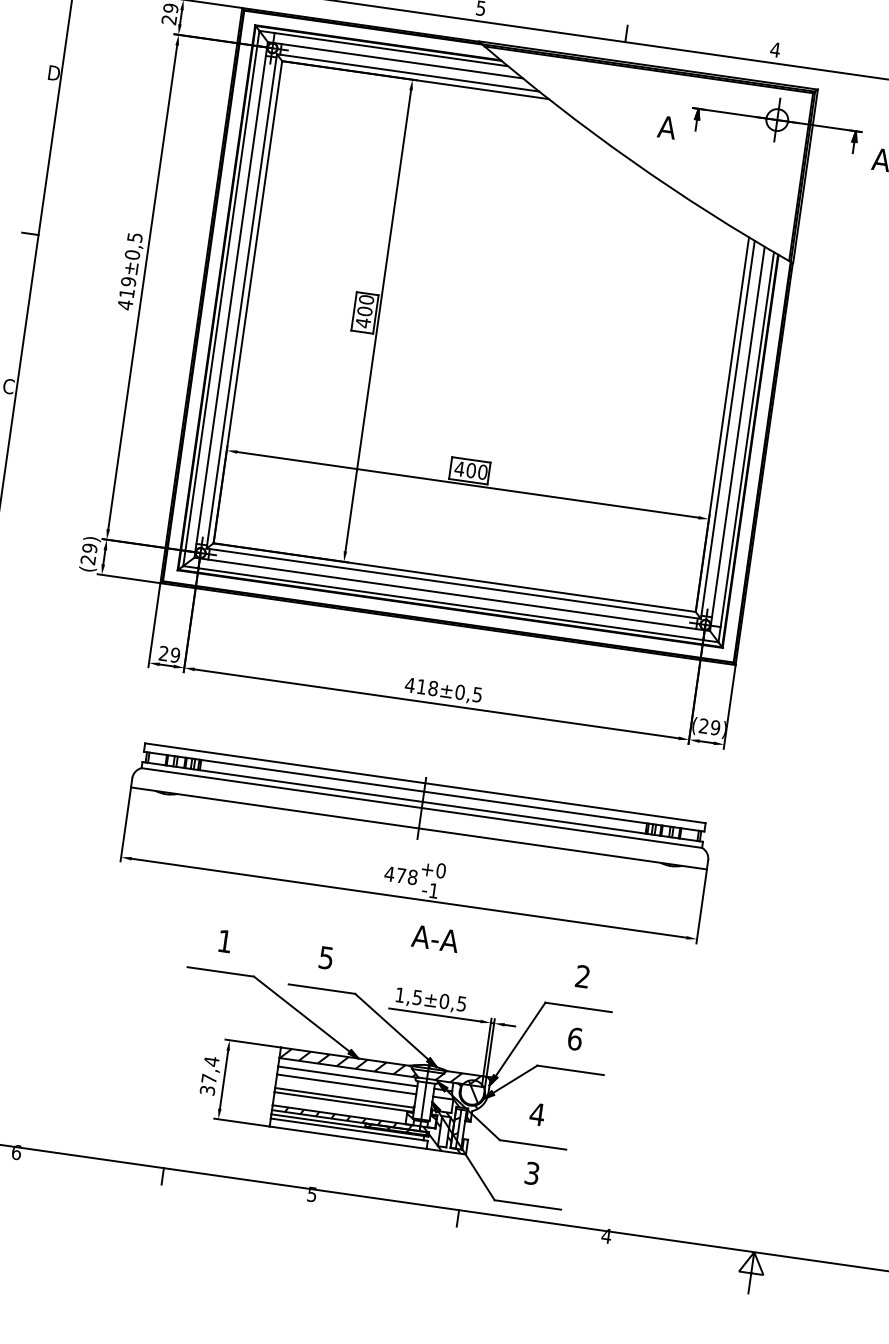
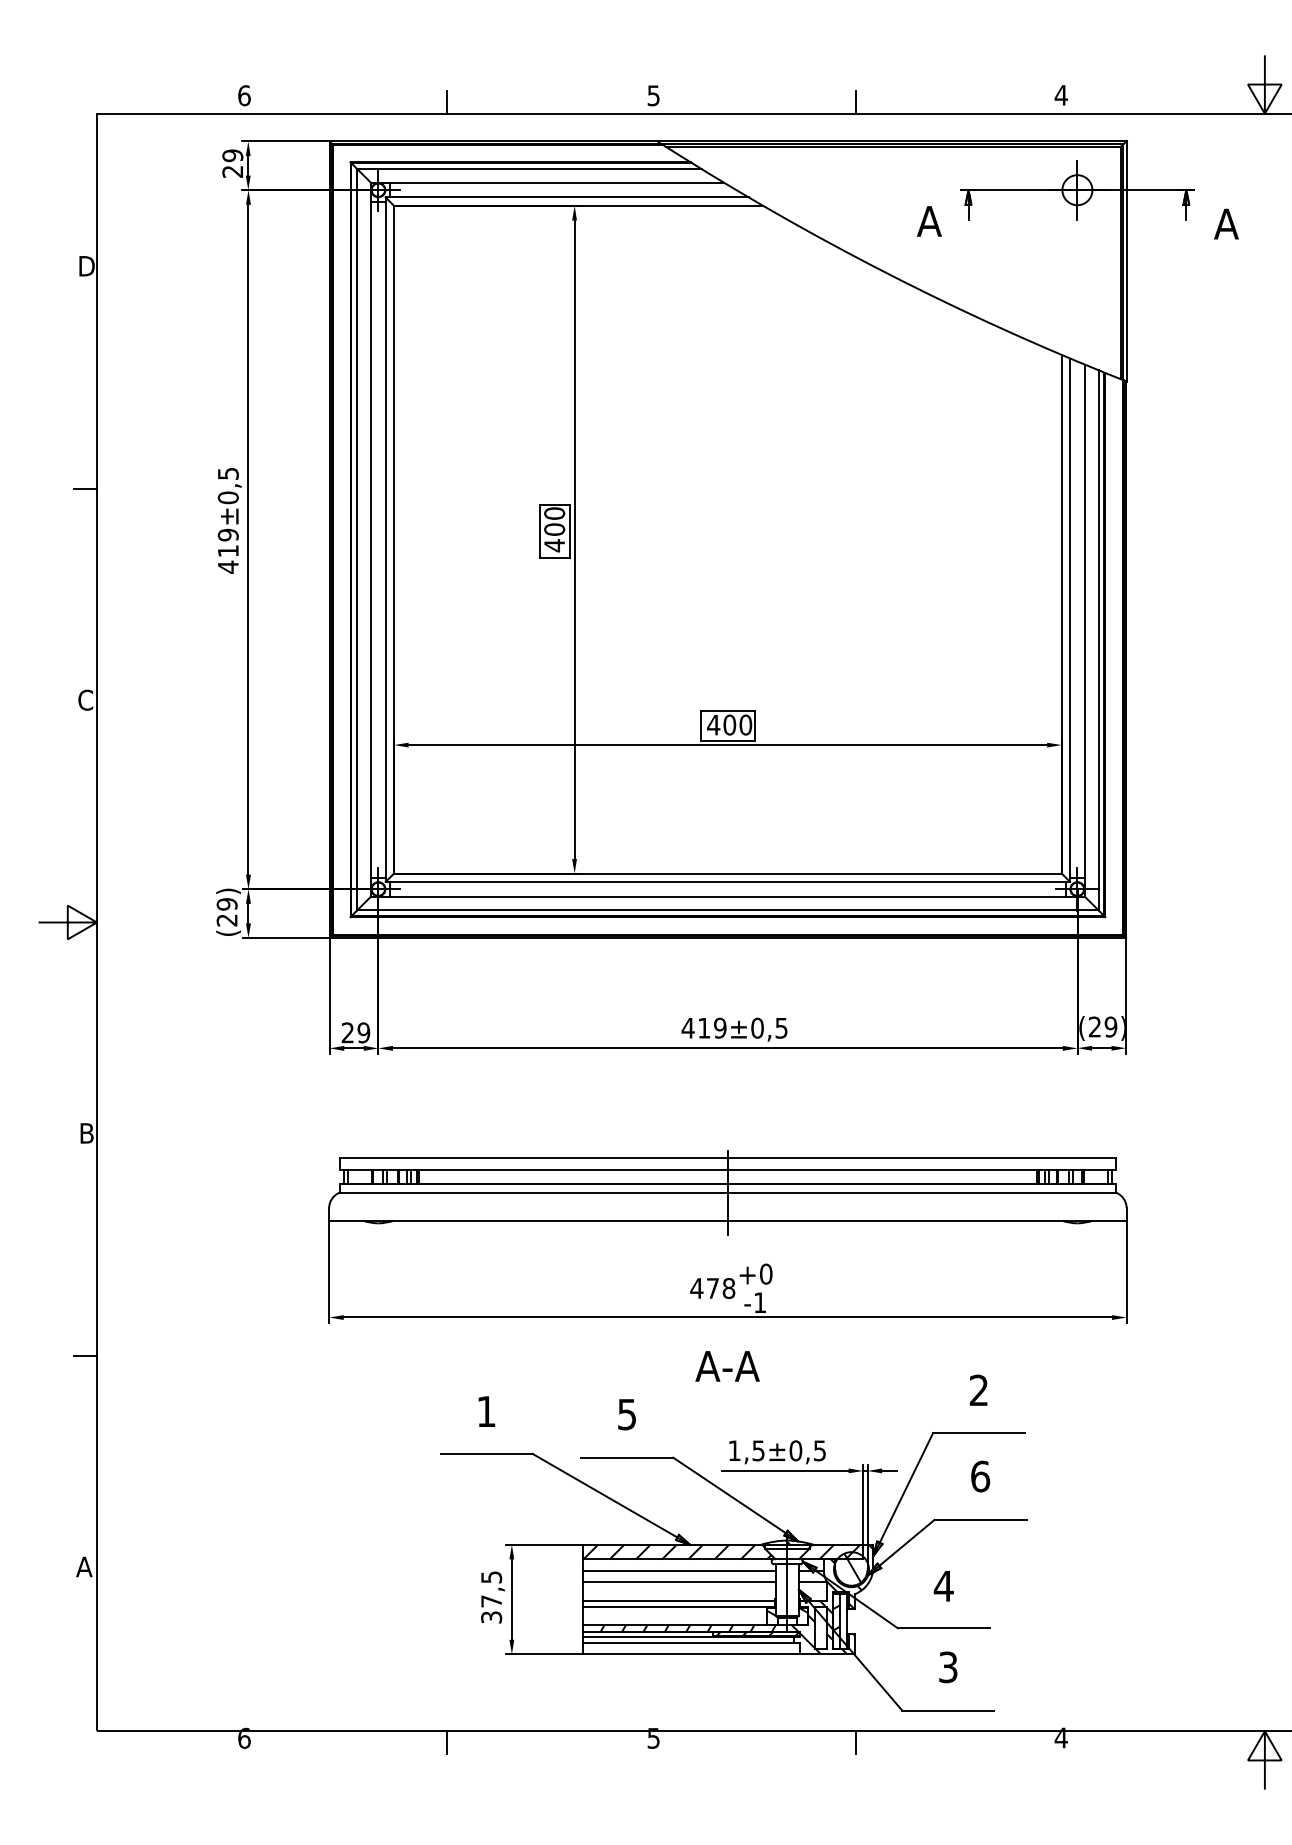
text: (433, 688) -> (720, 1027), 418 -> 419
text: (435, 938) -> (727, 1366), moved
text: (211, 1061) -> (491, 1577), 37,4 -> 37,5

